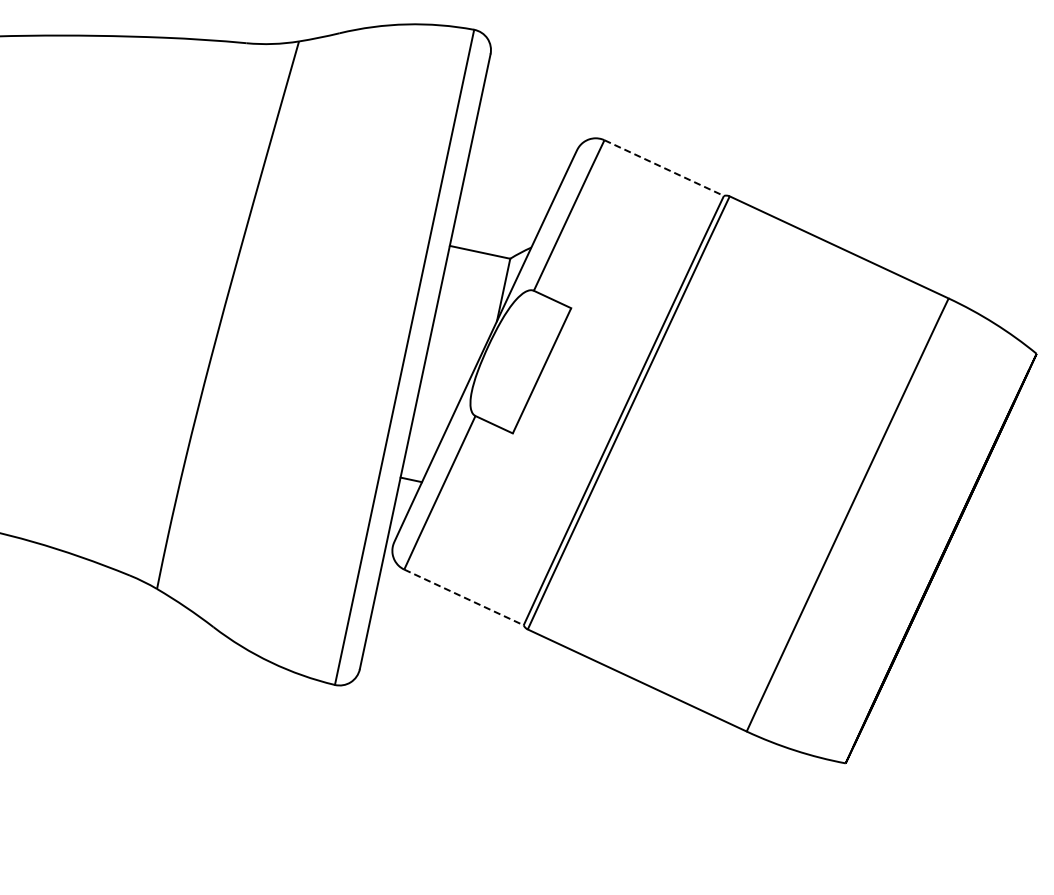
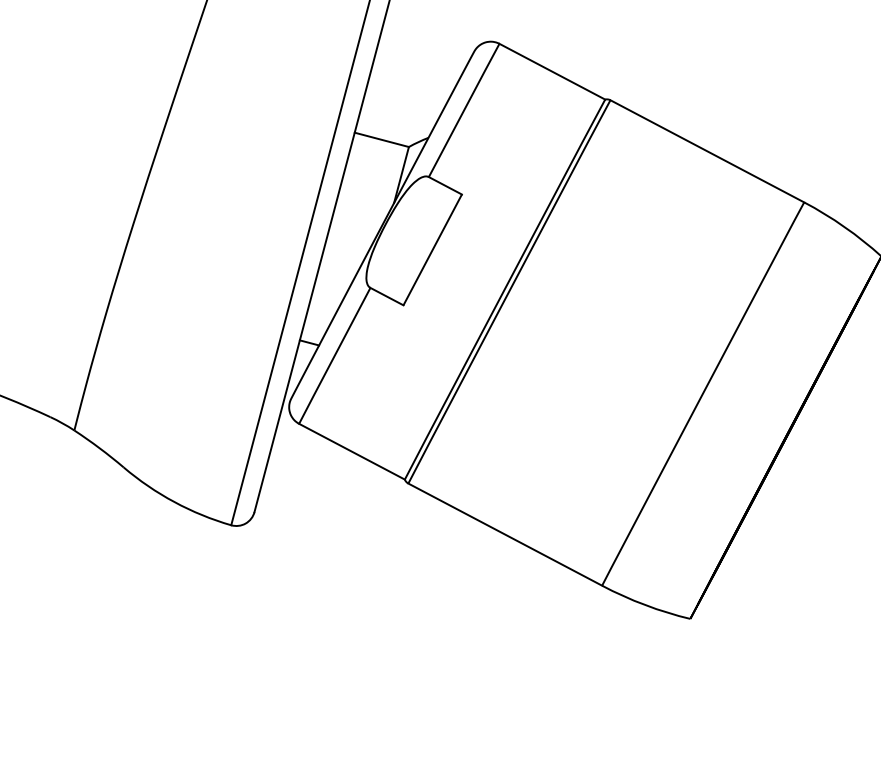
line: (664, 168) -> (552, 72), dashed -> solid
line: (464, 597) -> (352, 451), dashed -> solid

